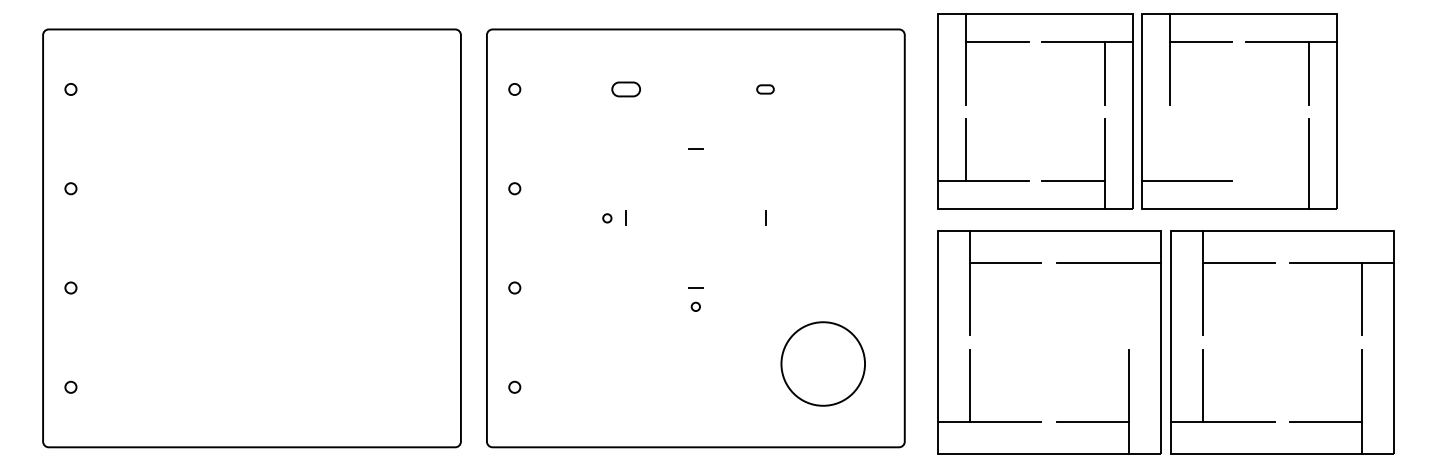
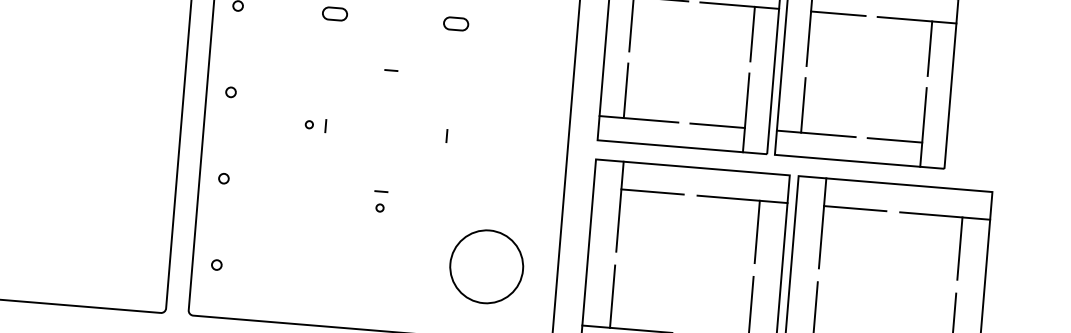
part: (765, 89) -> (456, 24), size x1.67
line: (1169, 149) -> (803, 105), added
line: (1277, 181) -> (894, 140), added
line: (1129, 298) -> (757, 231), added

